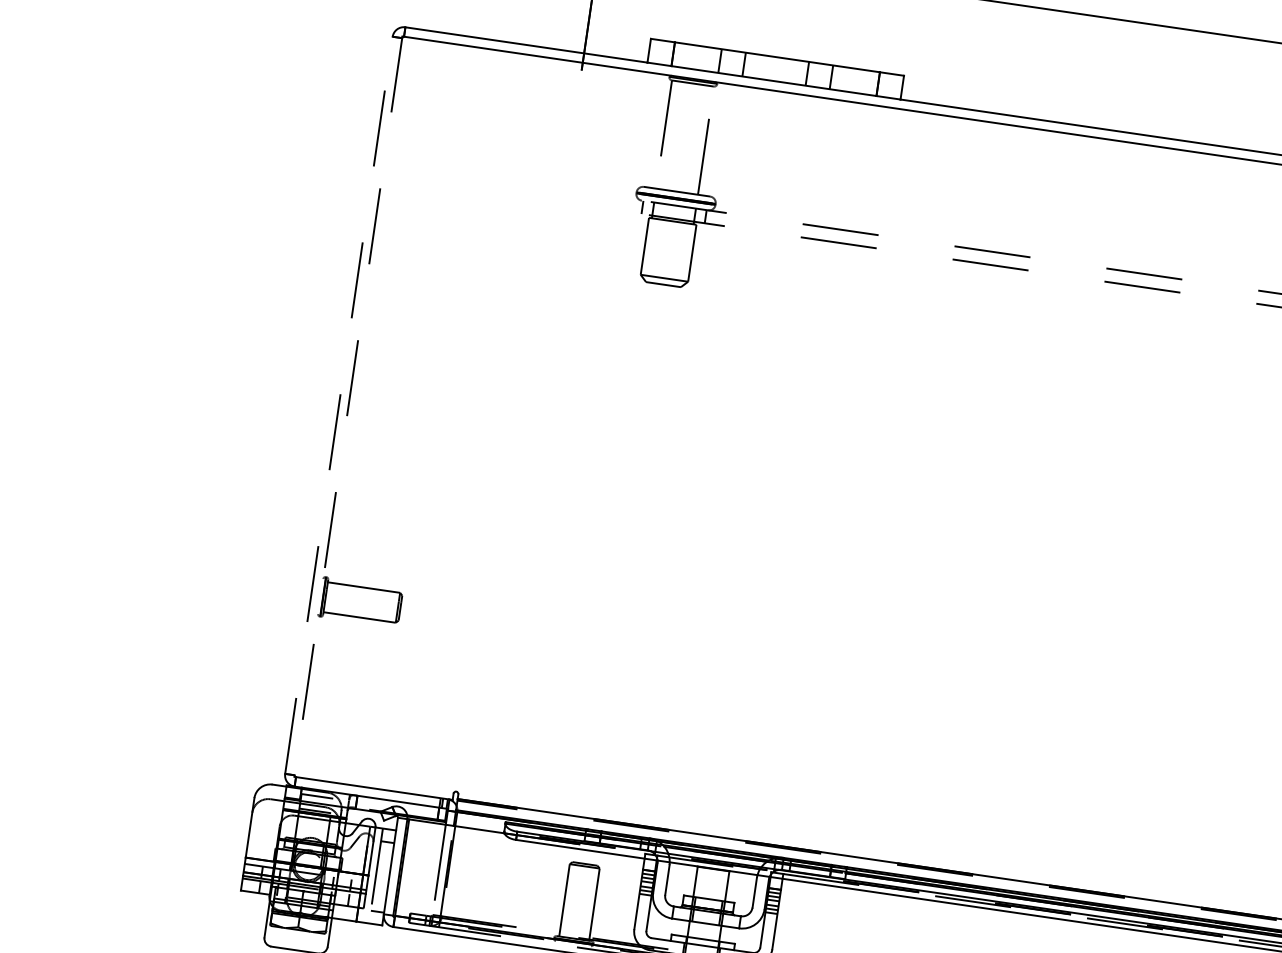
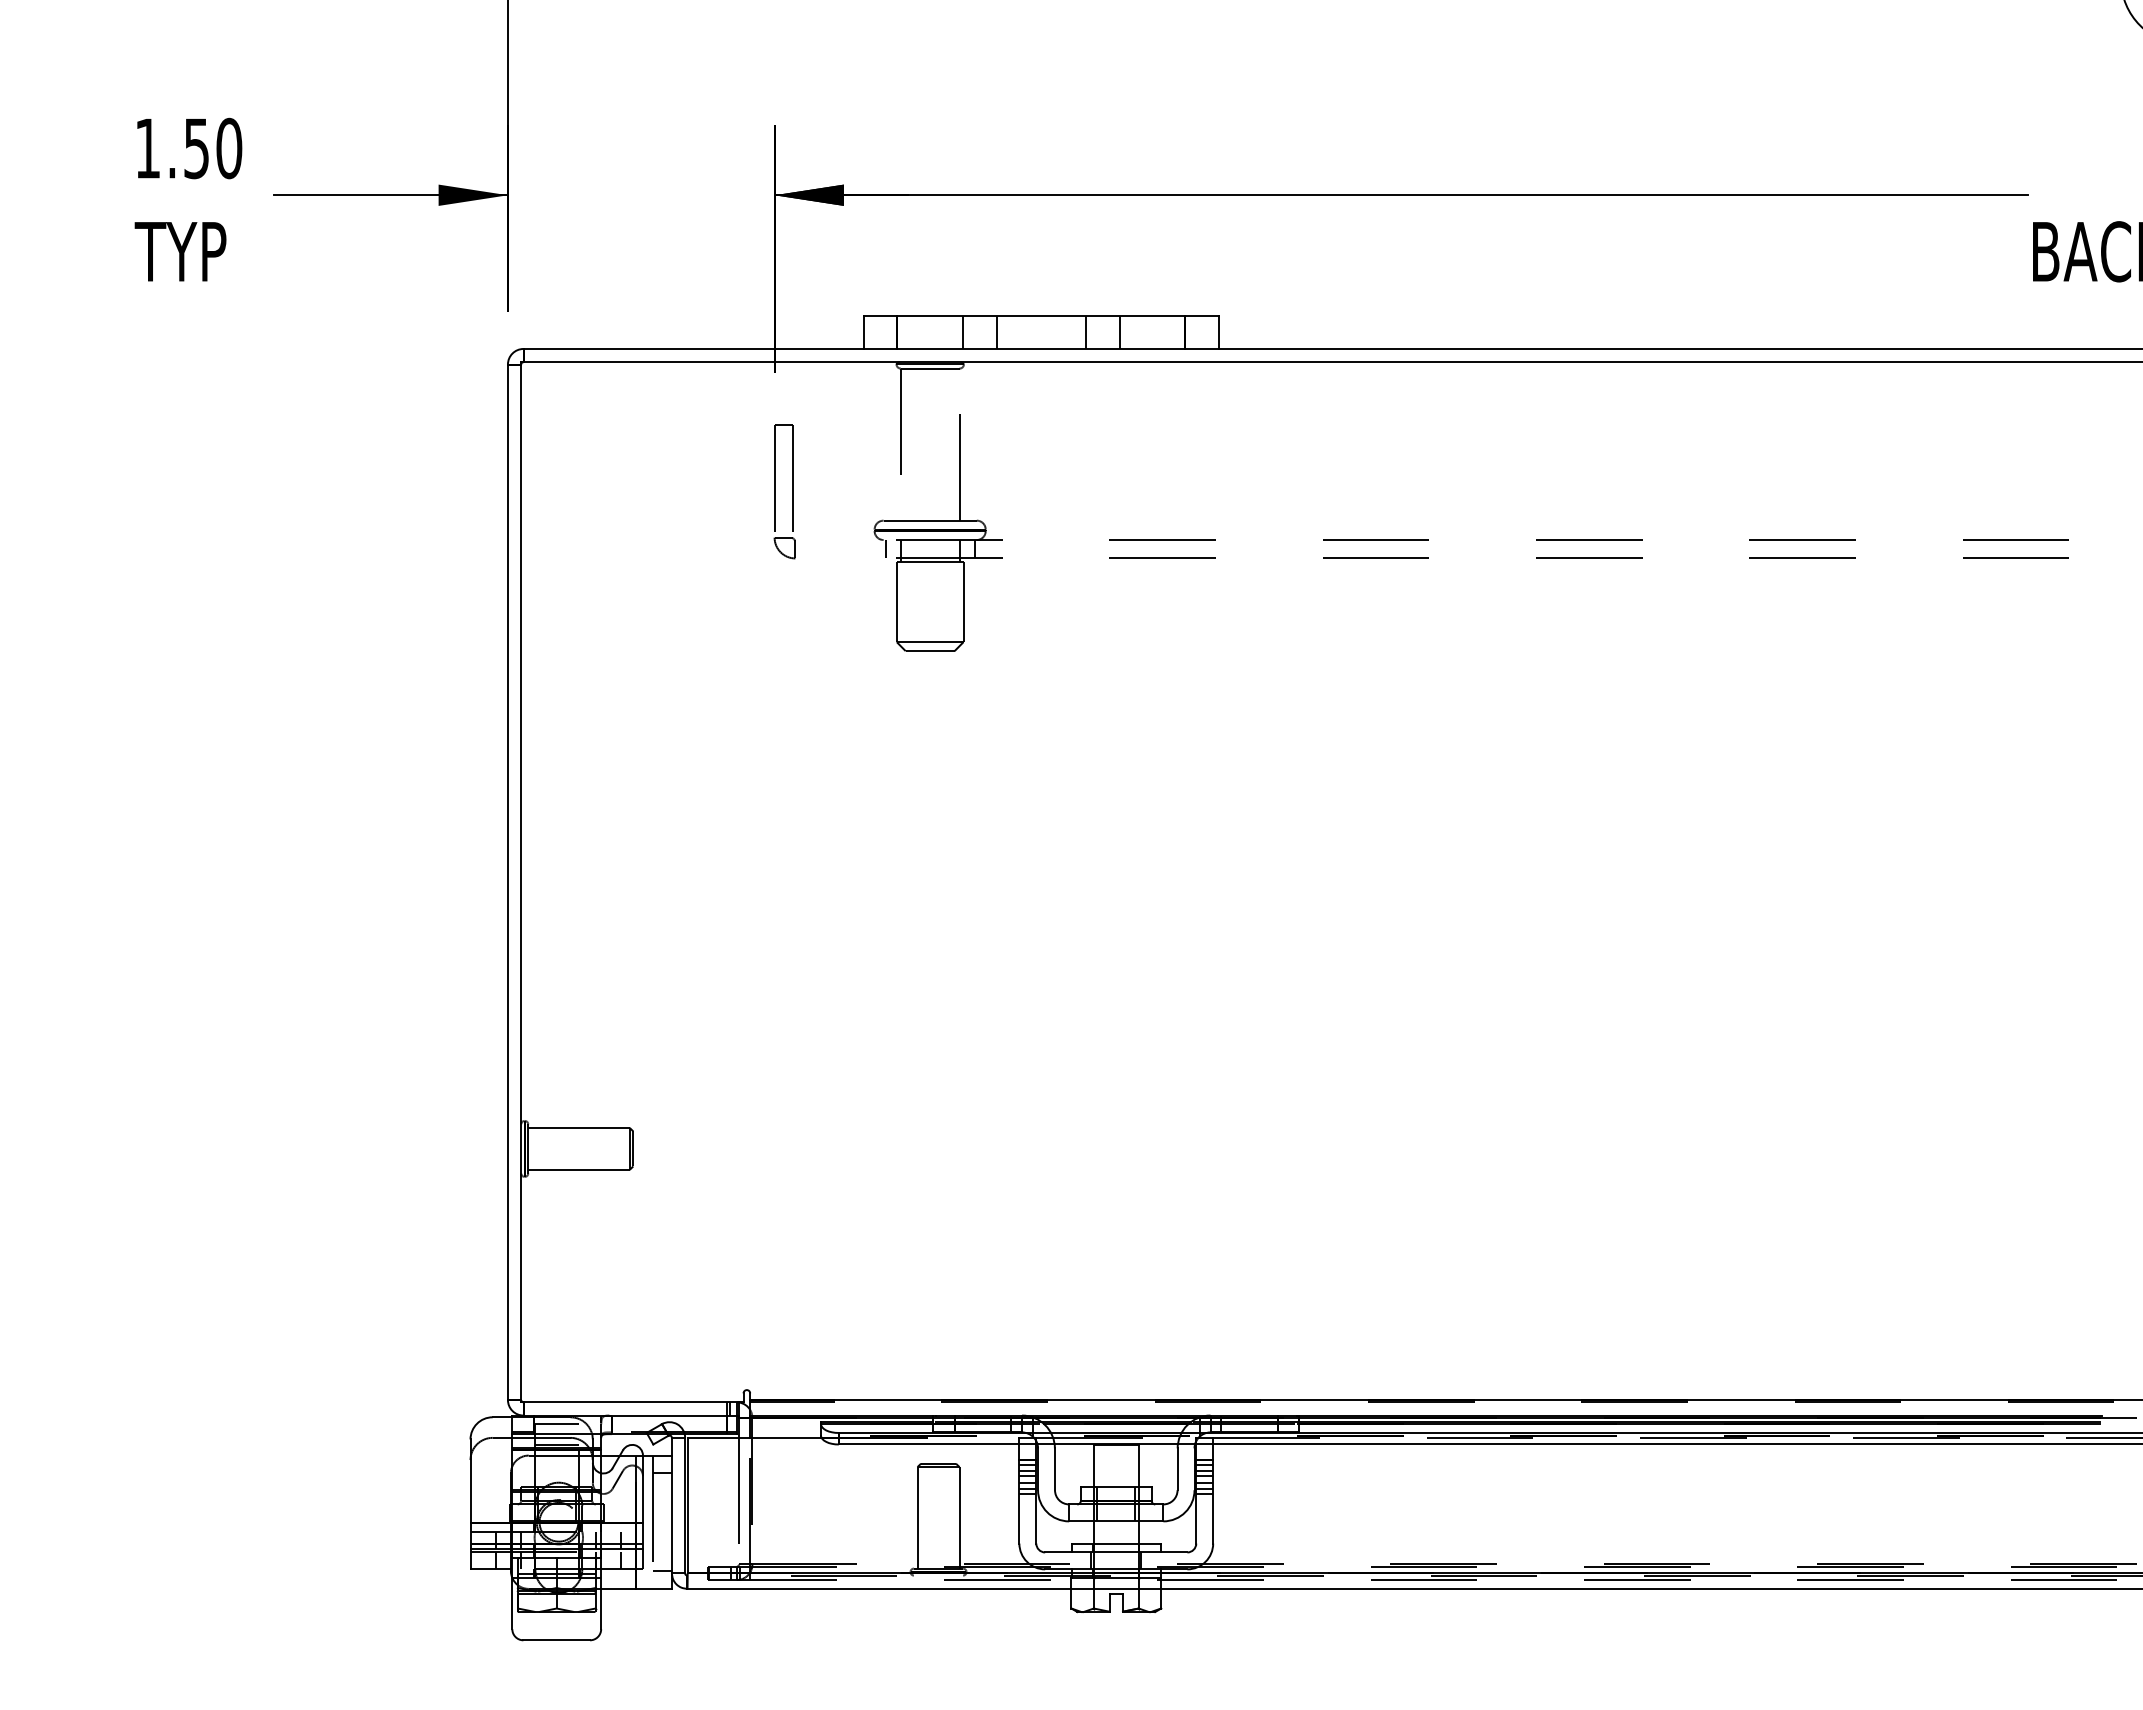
part: (582, 156) -> (792, 491), added
line: (338, 405) -> (507, 882), dashed -> solid
line: (348, 406) -> (521, 882), dashed -> solid

